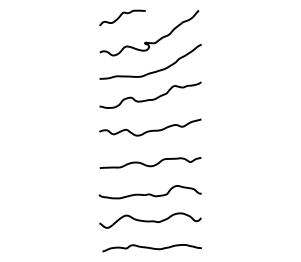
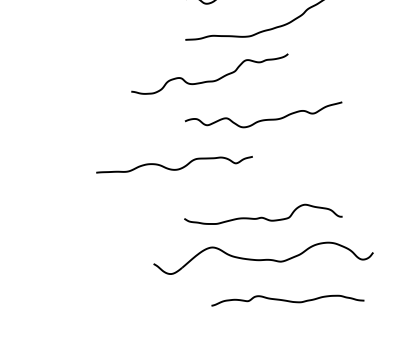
curve: (152, 98) -> (212, 79), moved
curve: (150, 165) -> (174, 168), moved
part: (150, 220) -> (263, 258), size x1.4
curve: (151, 248) -> (286, 301), moved

